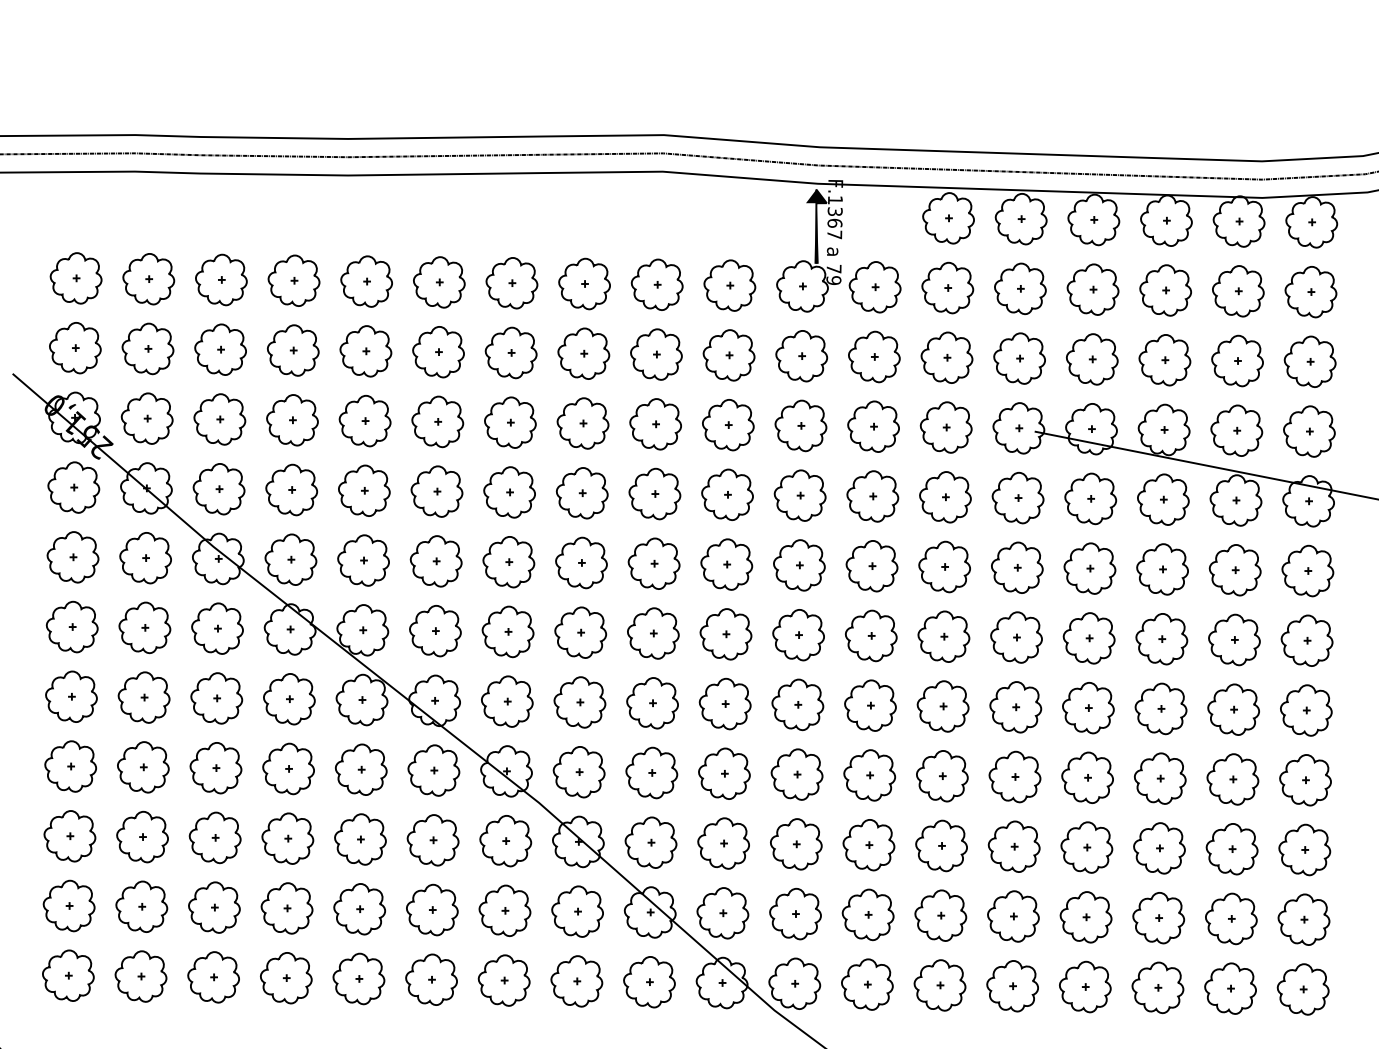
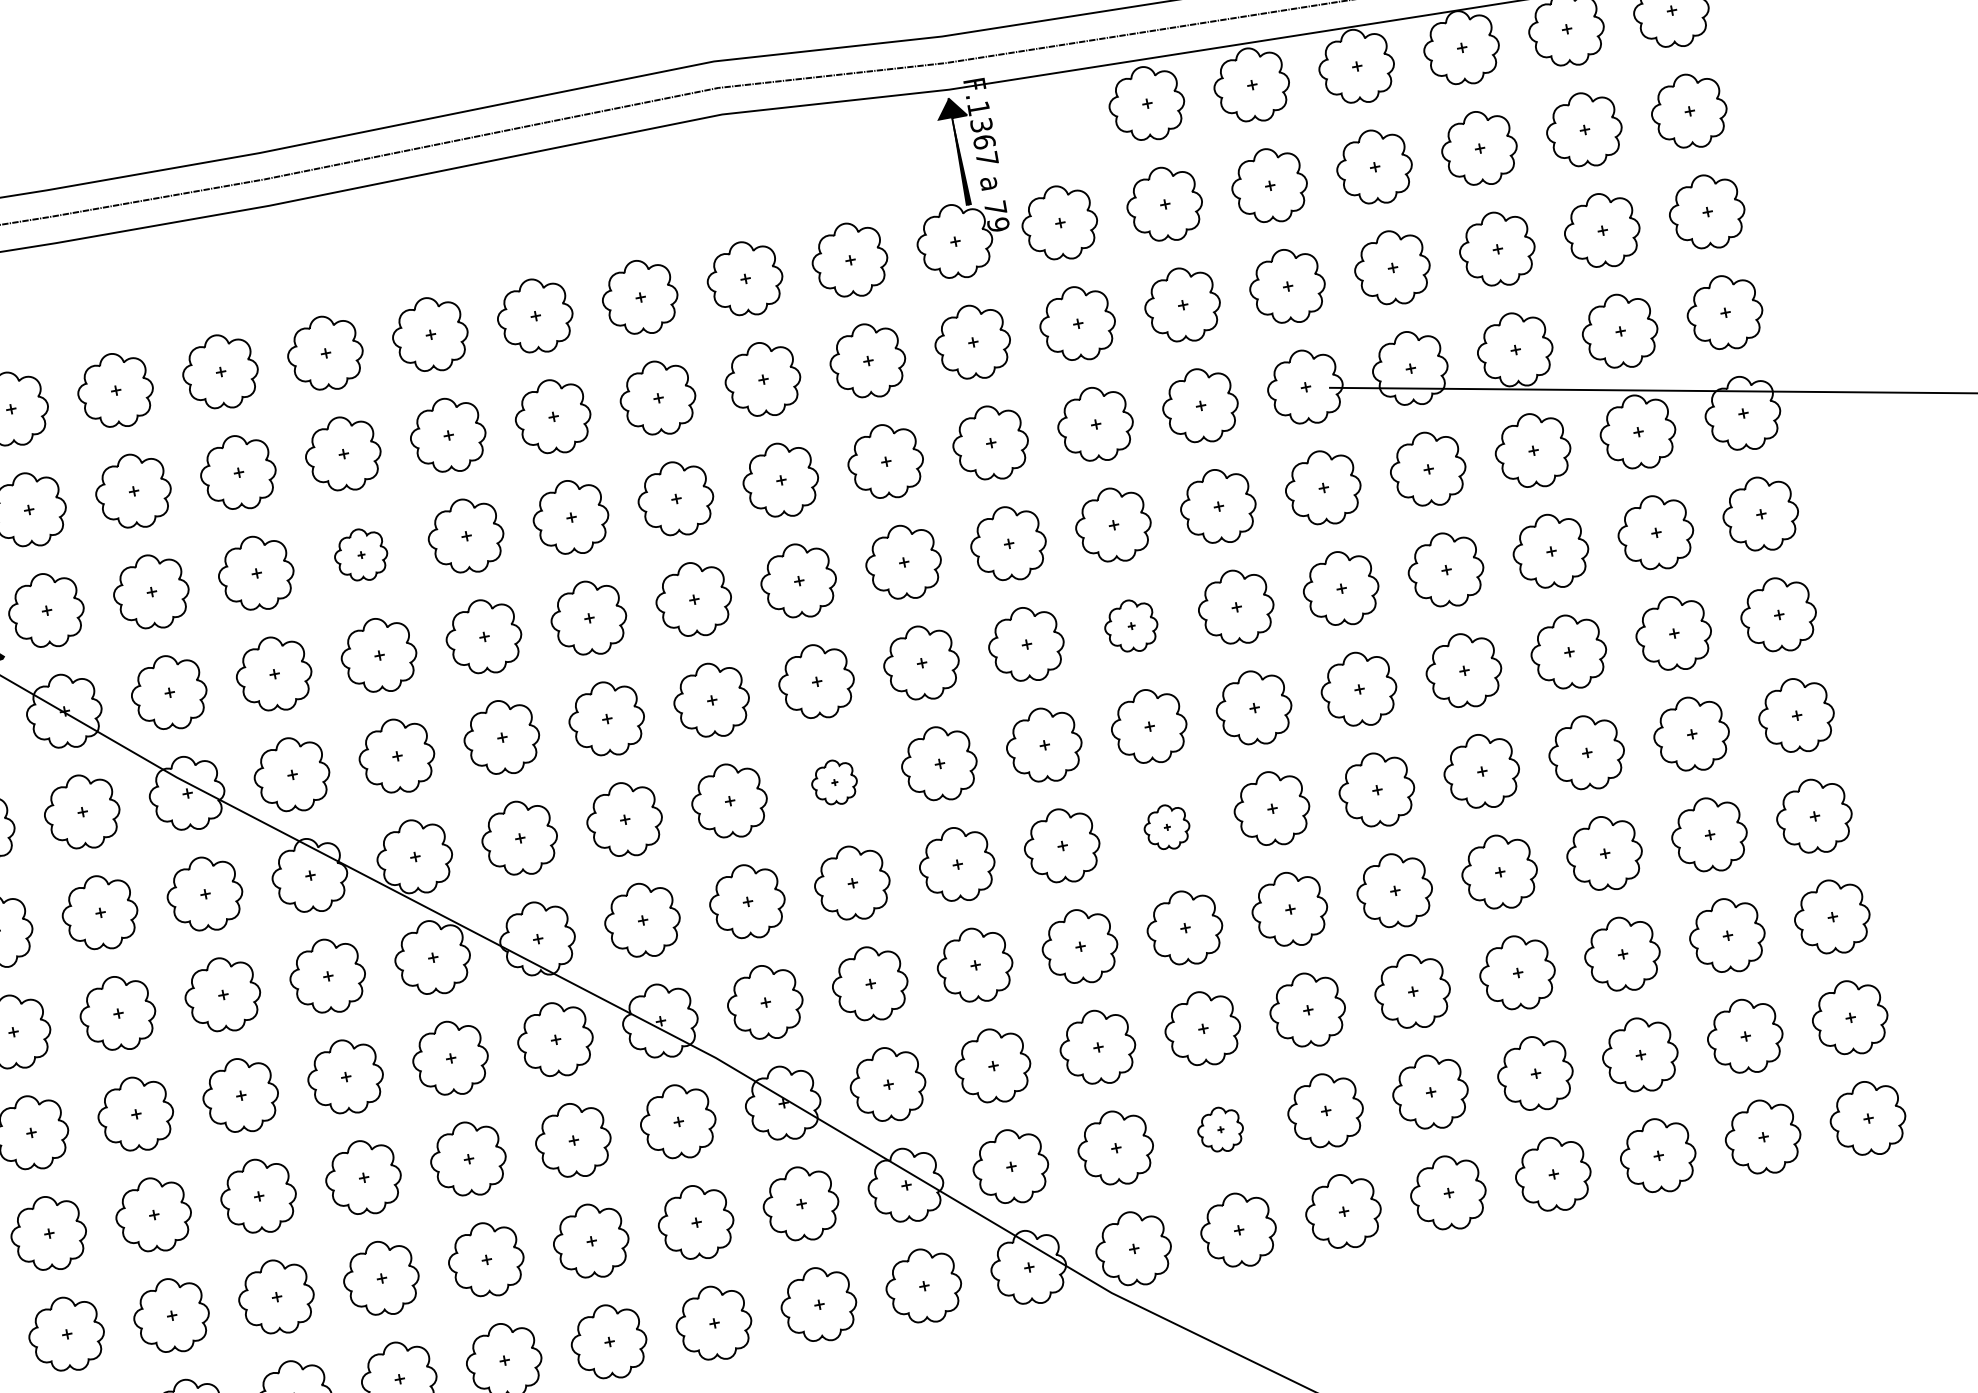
part: (364, 421) -> (360, 555), size x0.7
part: (871, 566) -> (1130, 626), size x0.7
part: (653, 633) -> (834, 782), size x0.6
part: (870, 705) -> (1166, 827), size x0.6
part: (867, 914) -> (1219, 1129), size x0.6

